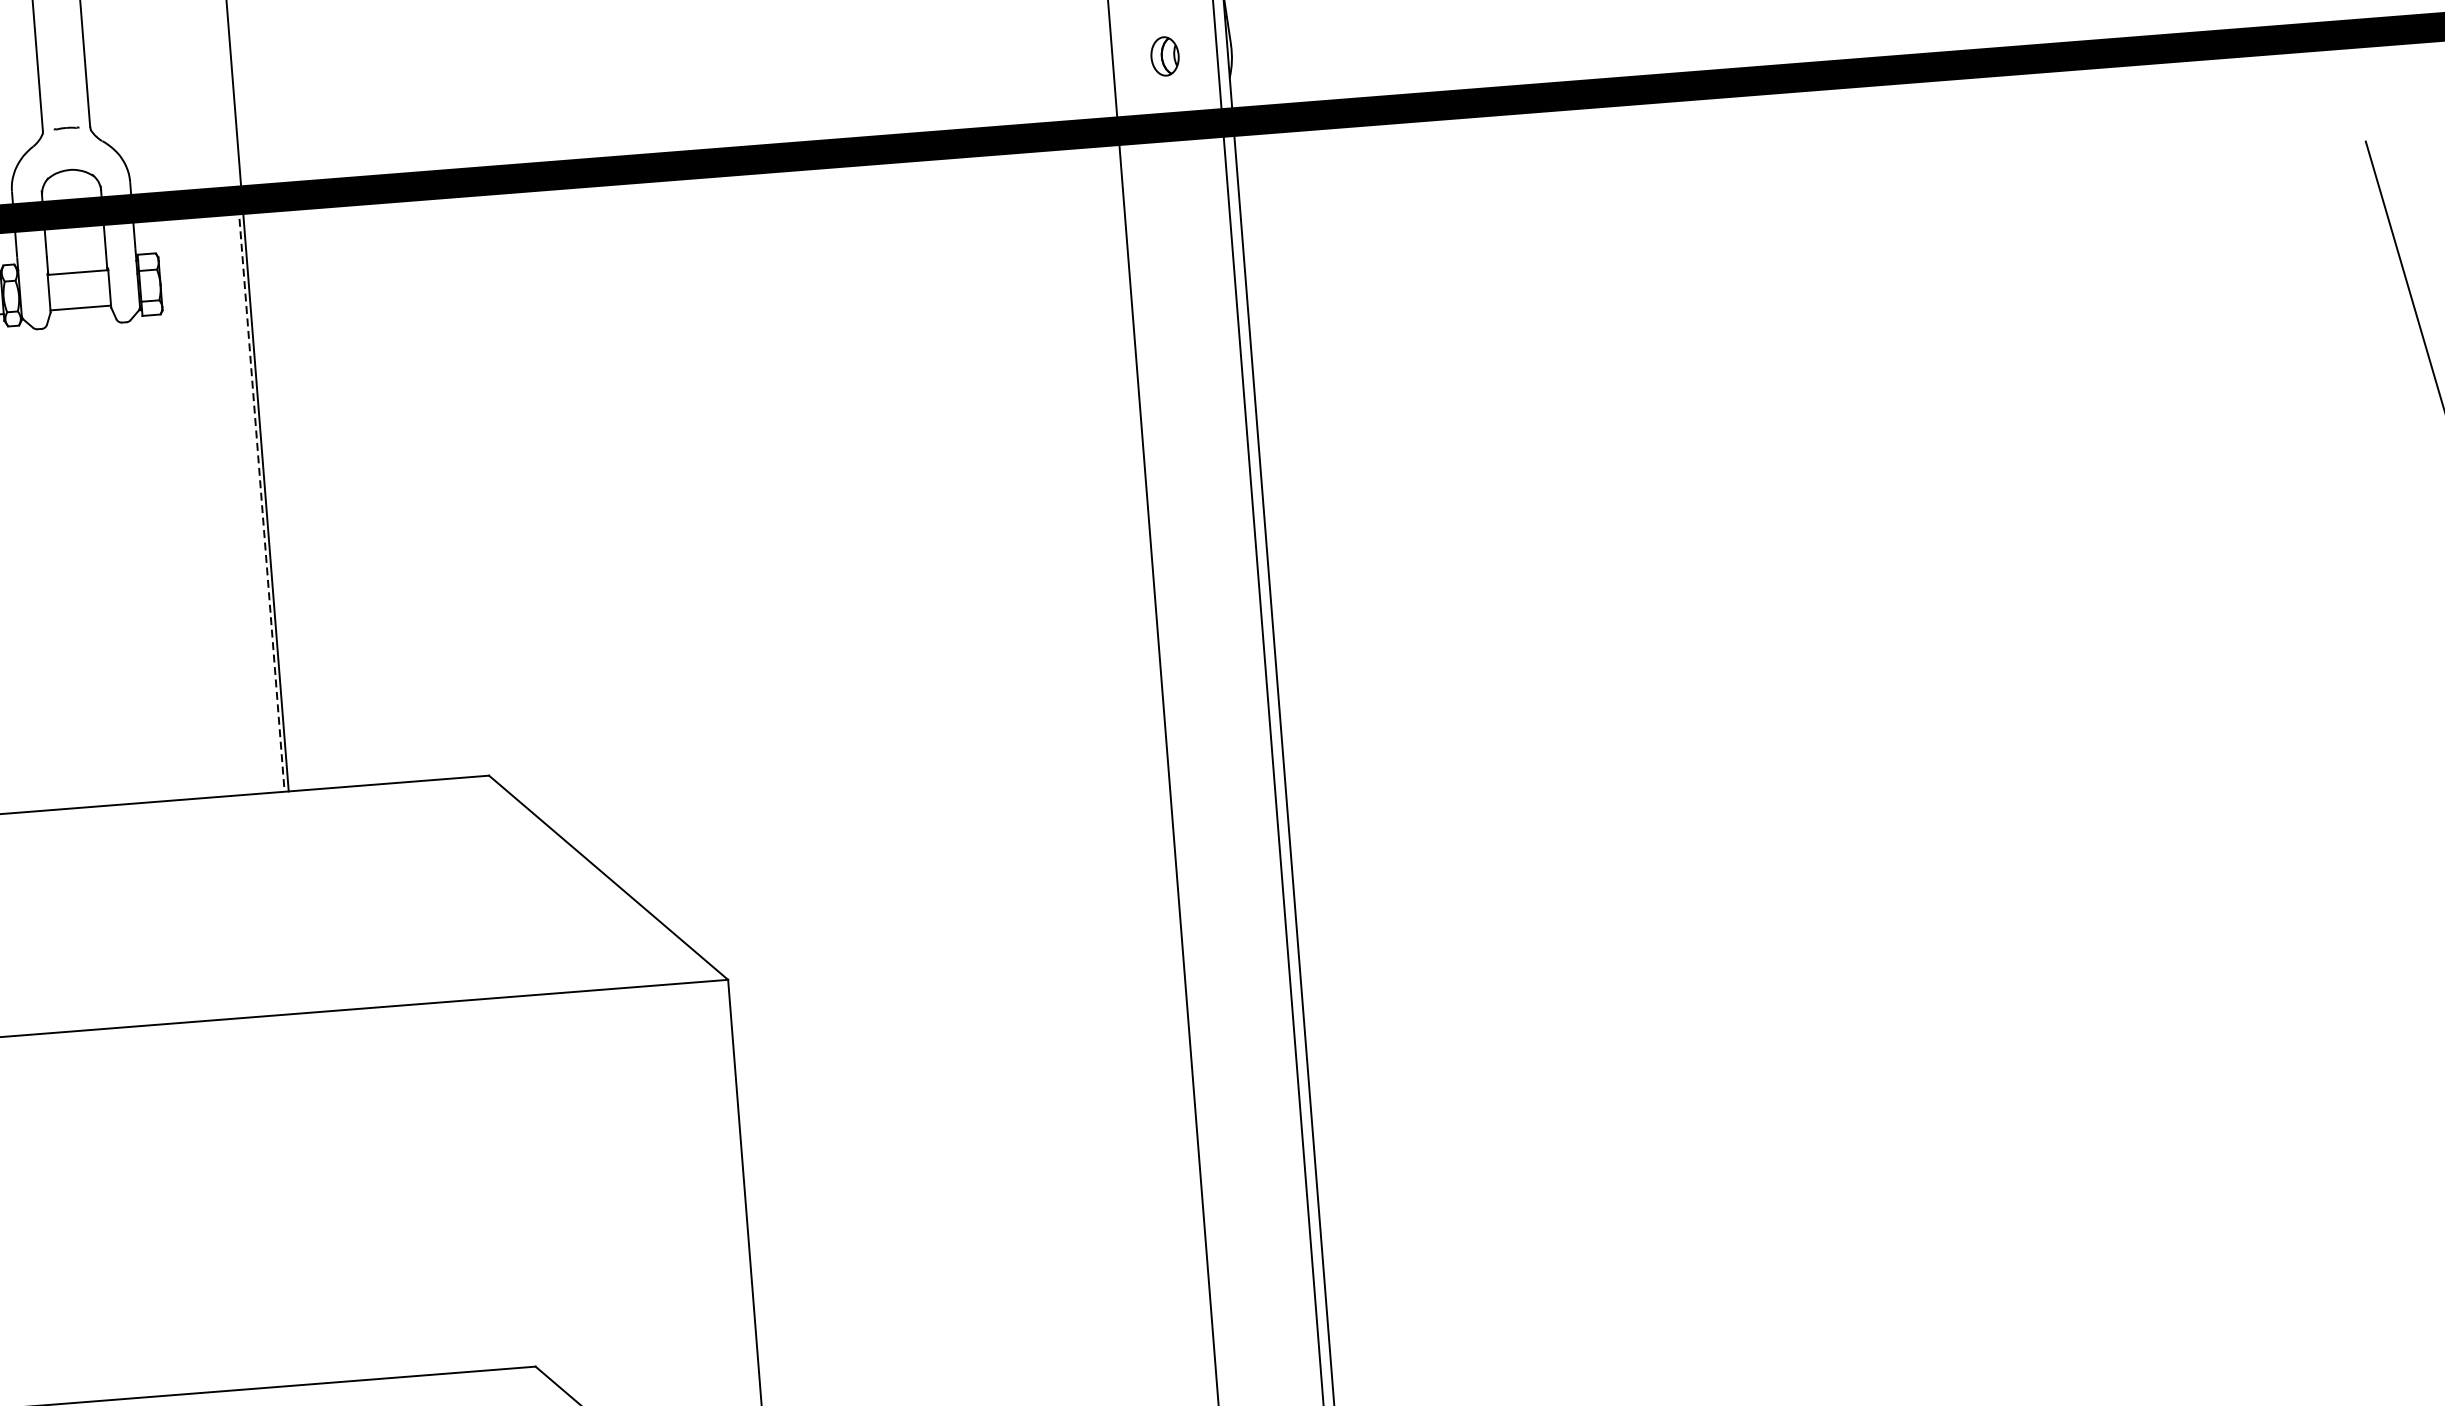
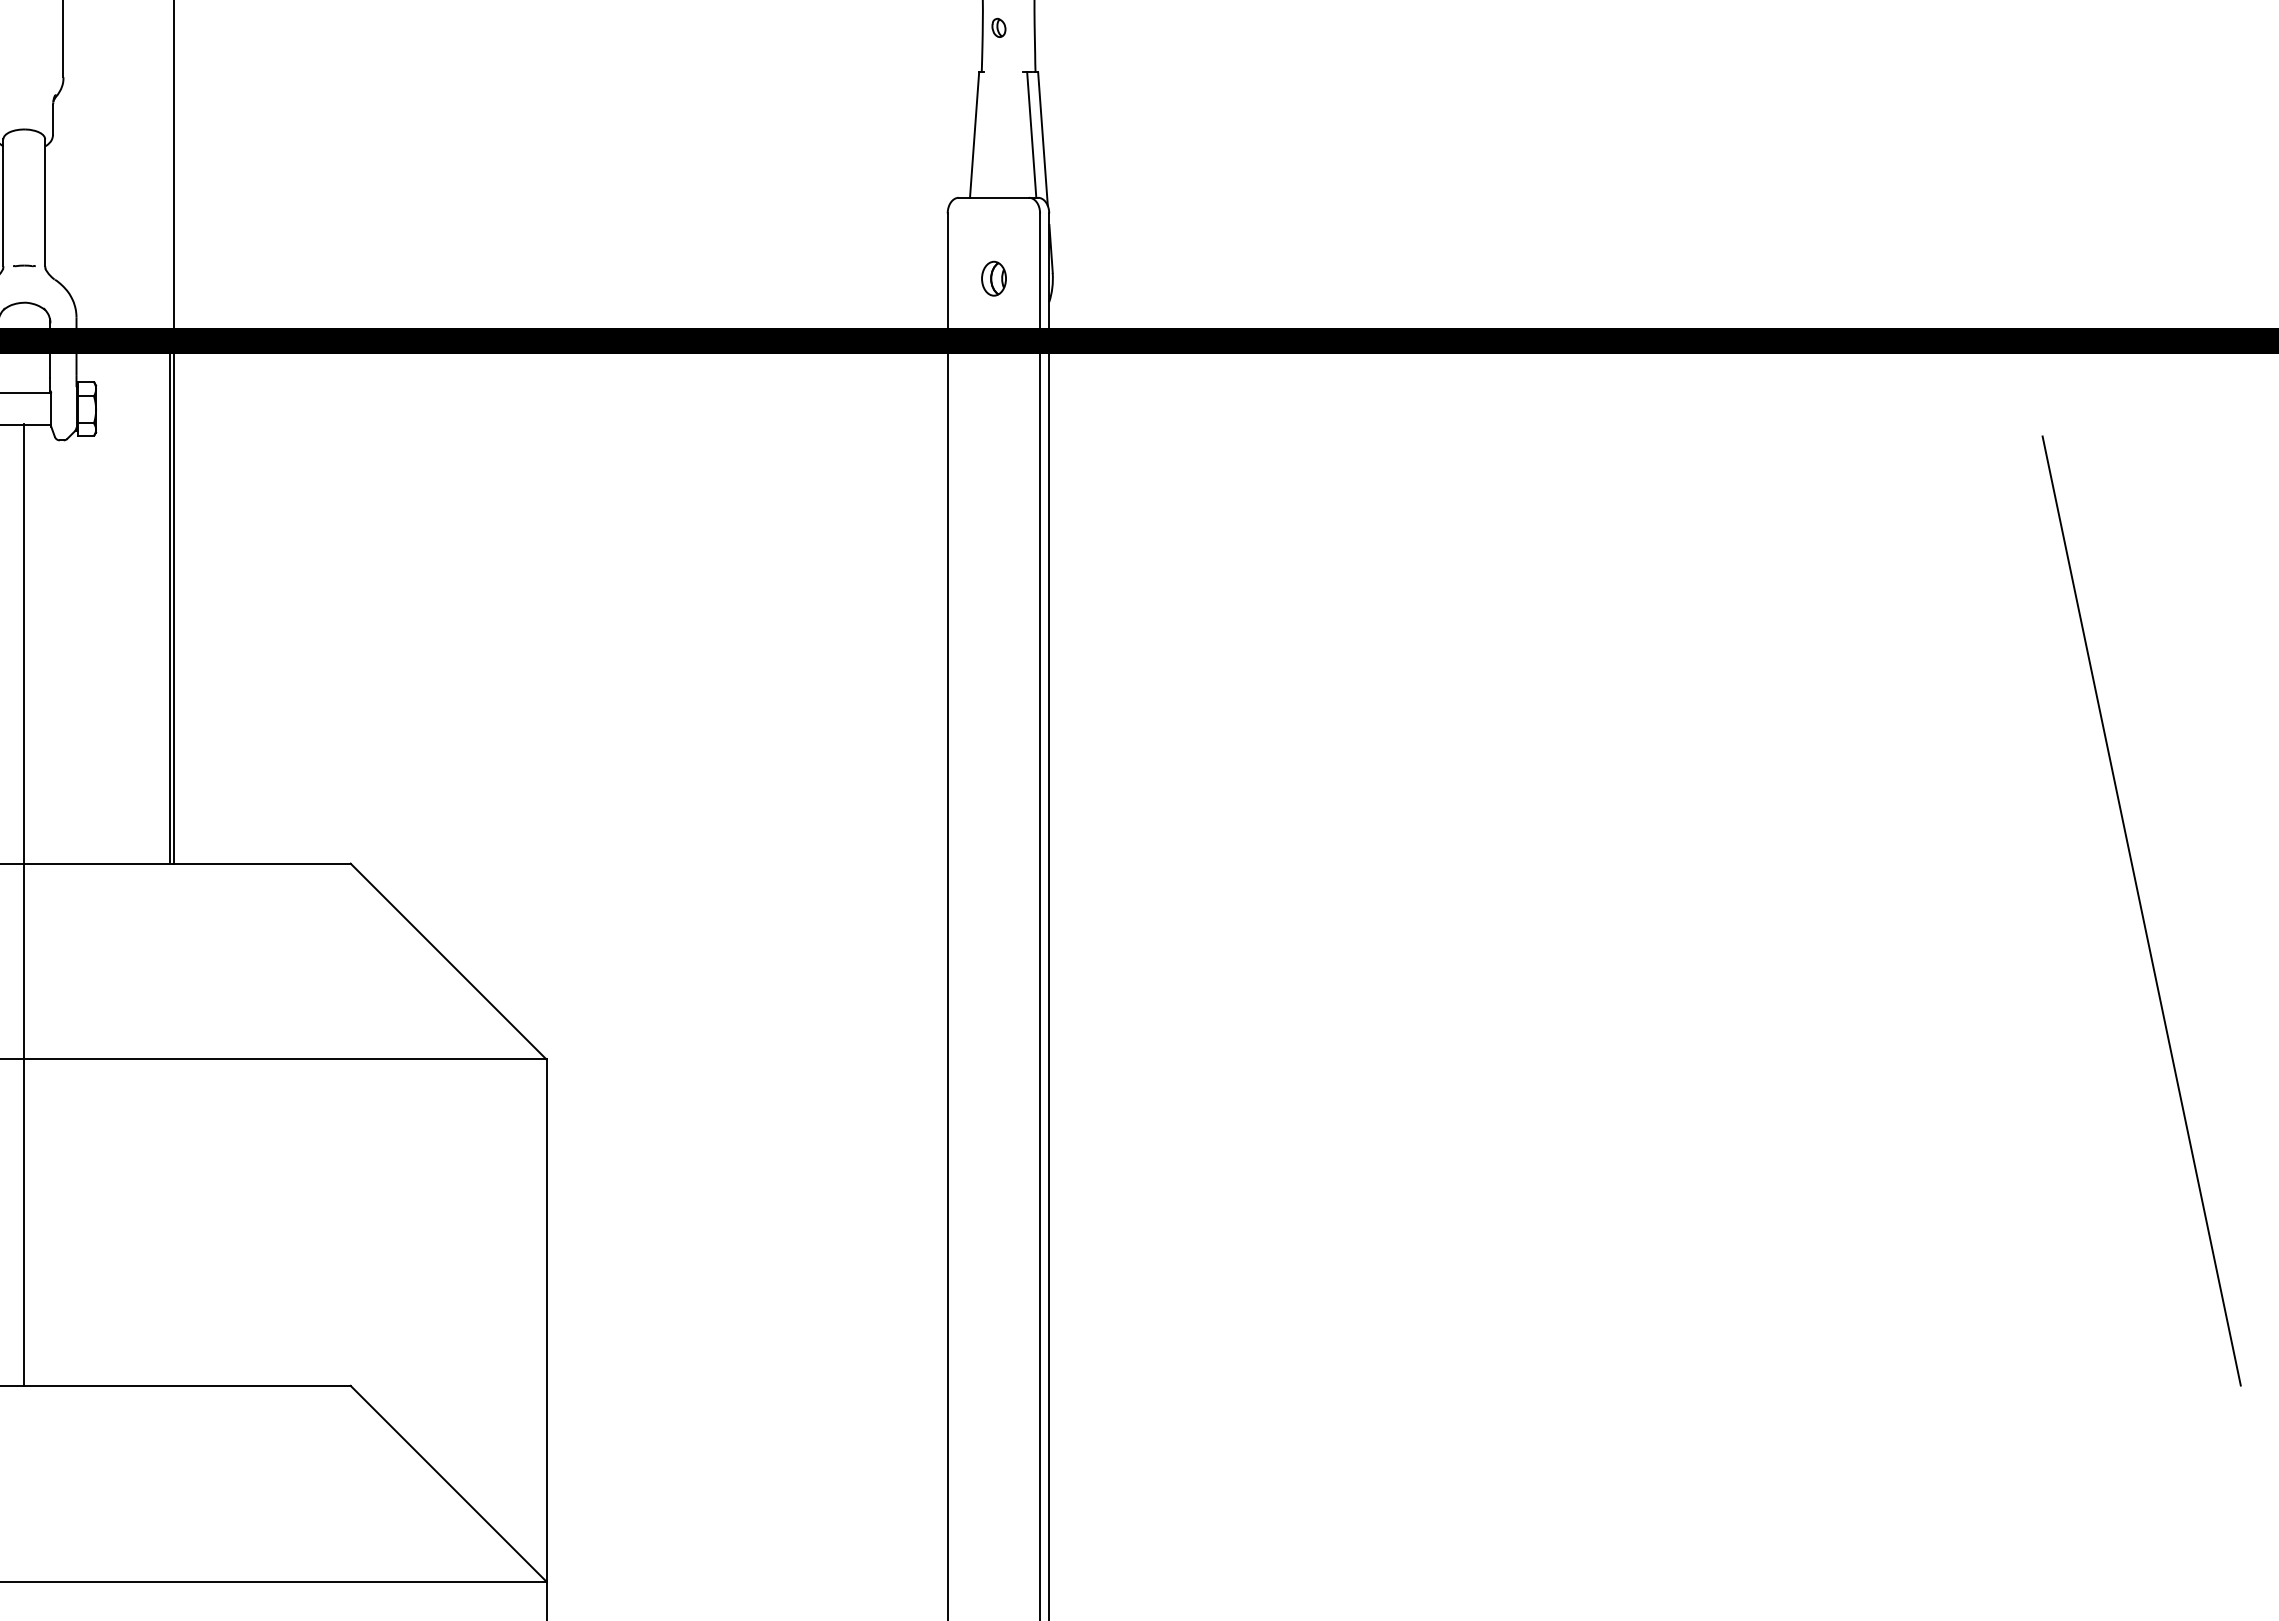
line: (260, 492) -> (169, 599), dashed -> solid
line: (123, 850) -> (24, 904), added

